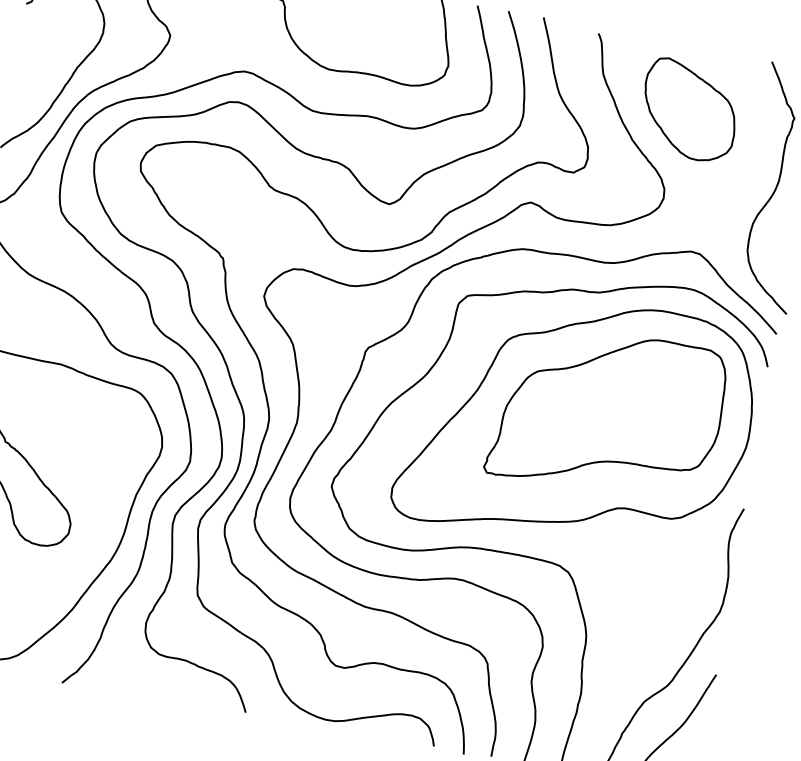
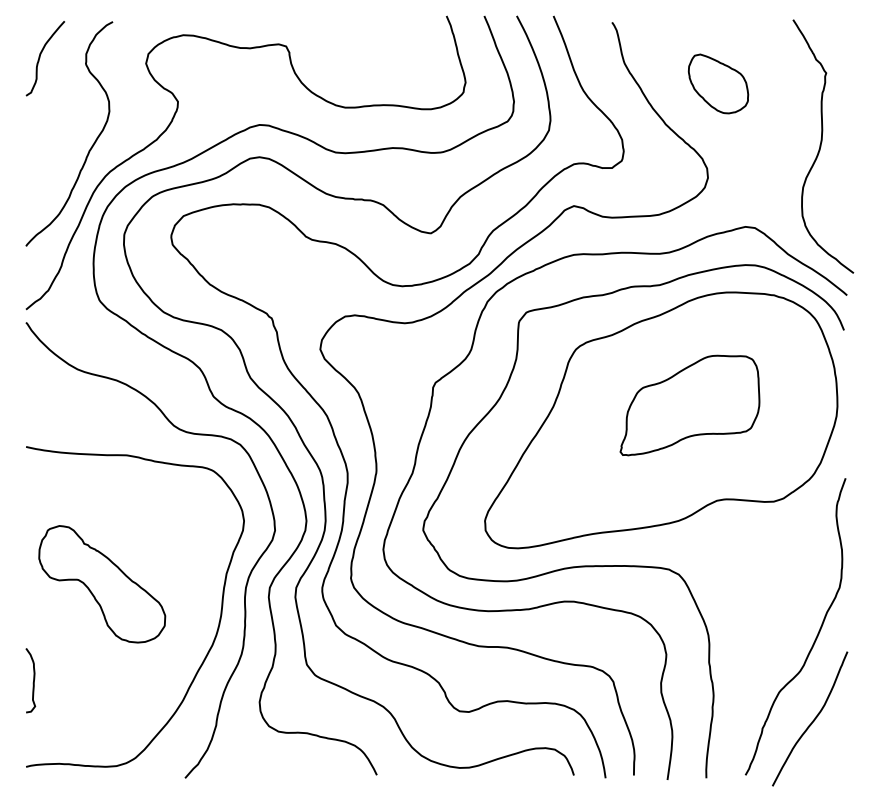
part: (689, 109) -> (718, 83), size x0.6
part: (607, 412) -> (689, 405), size x0.6

